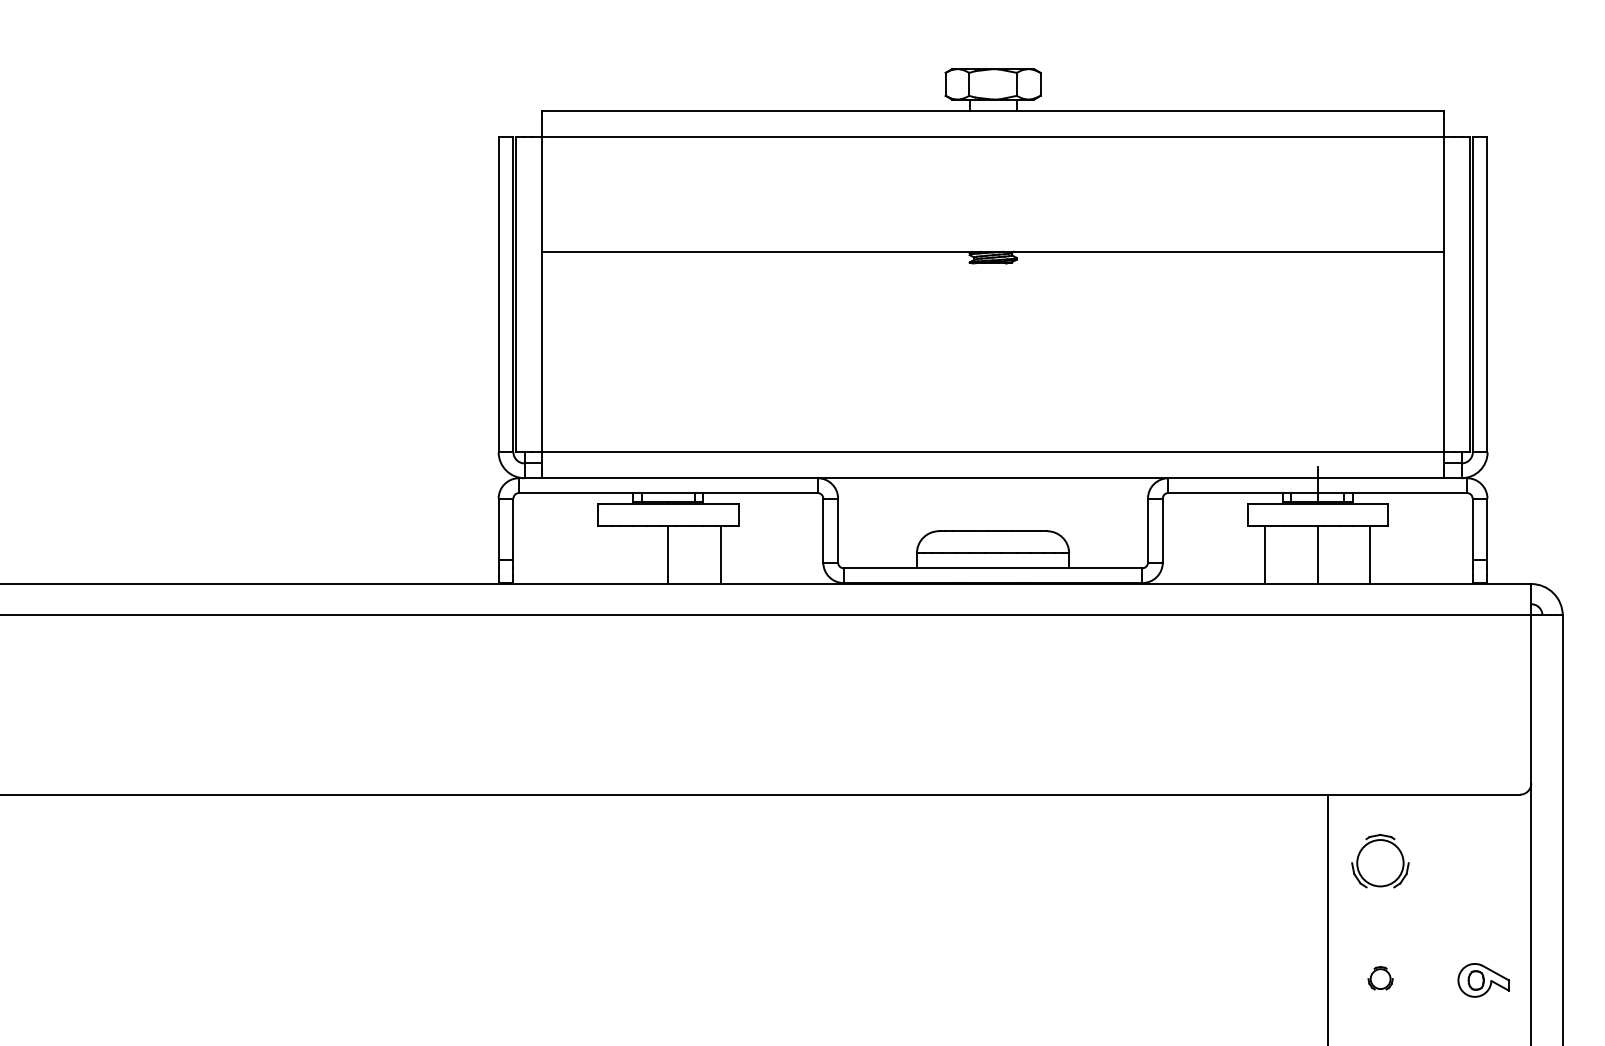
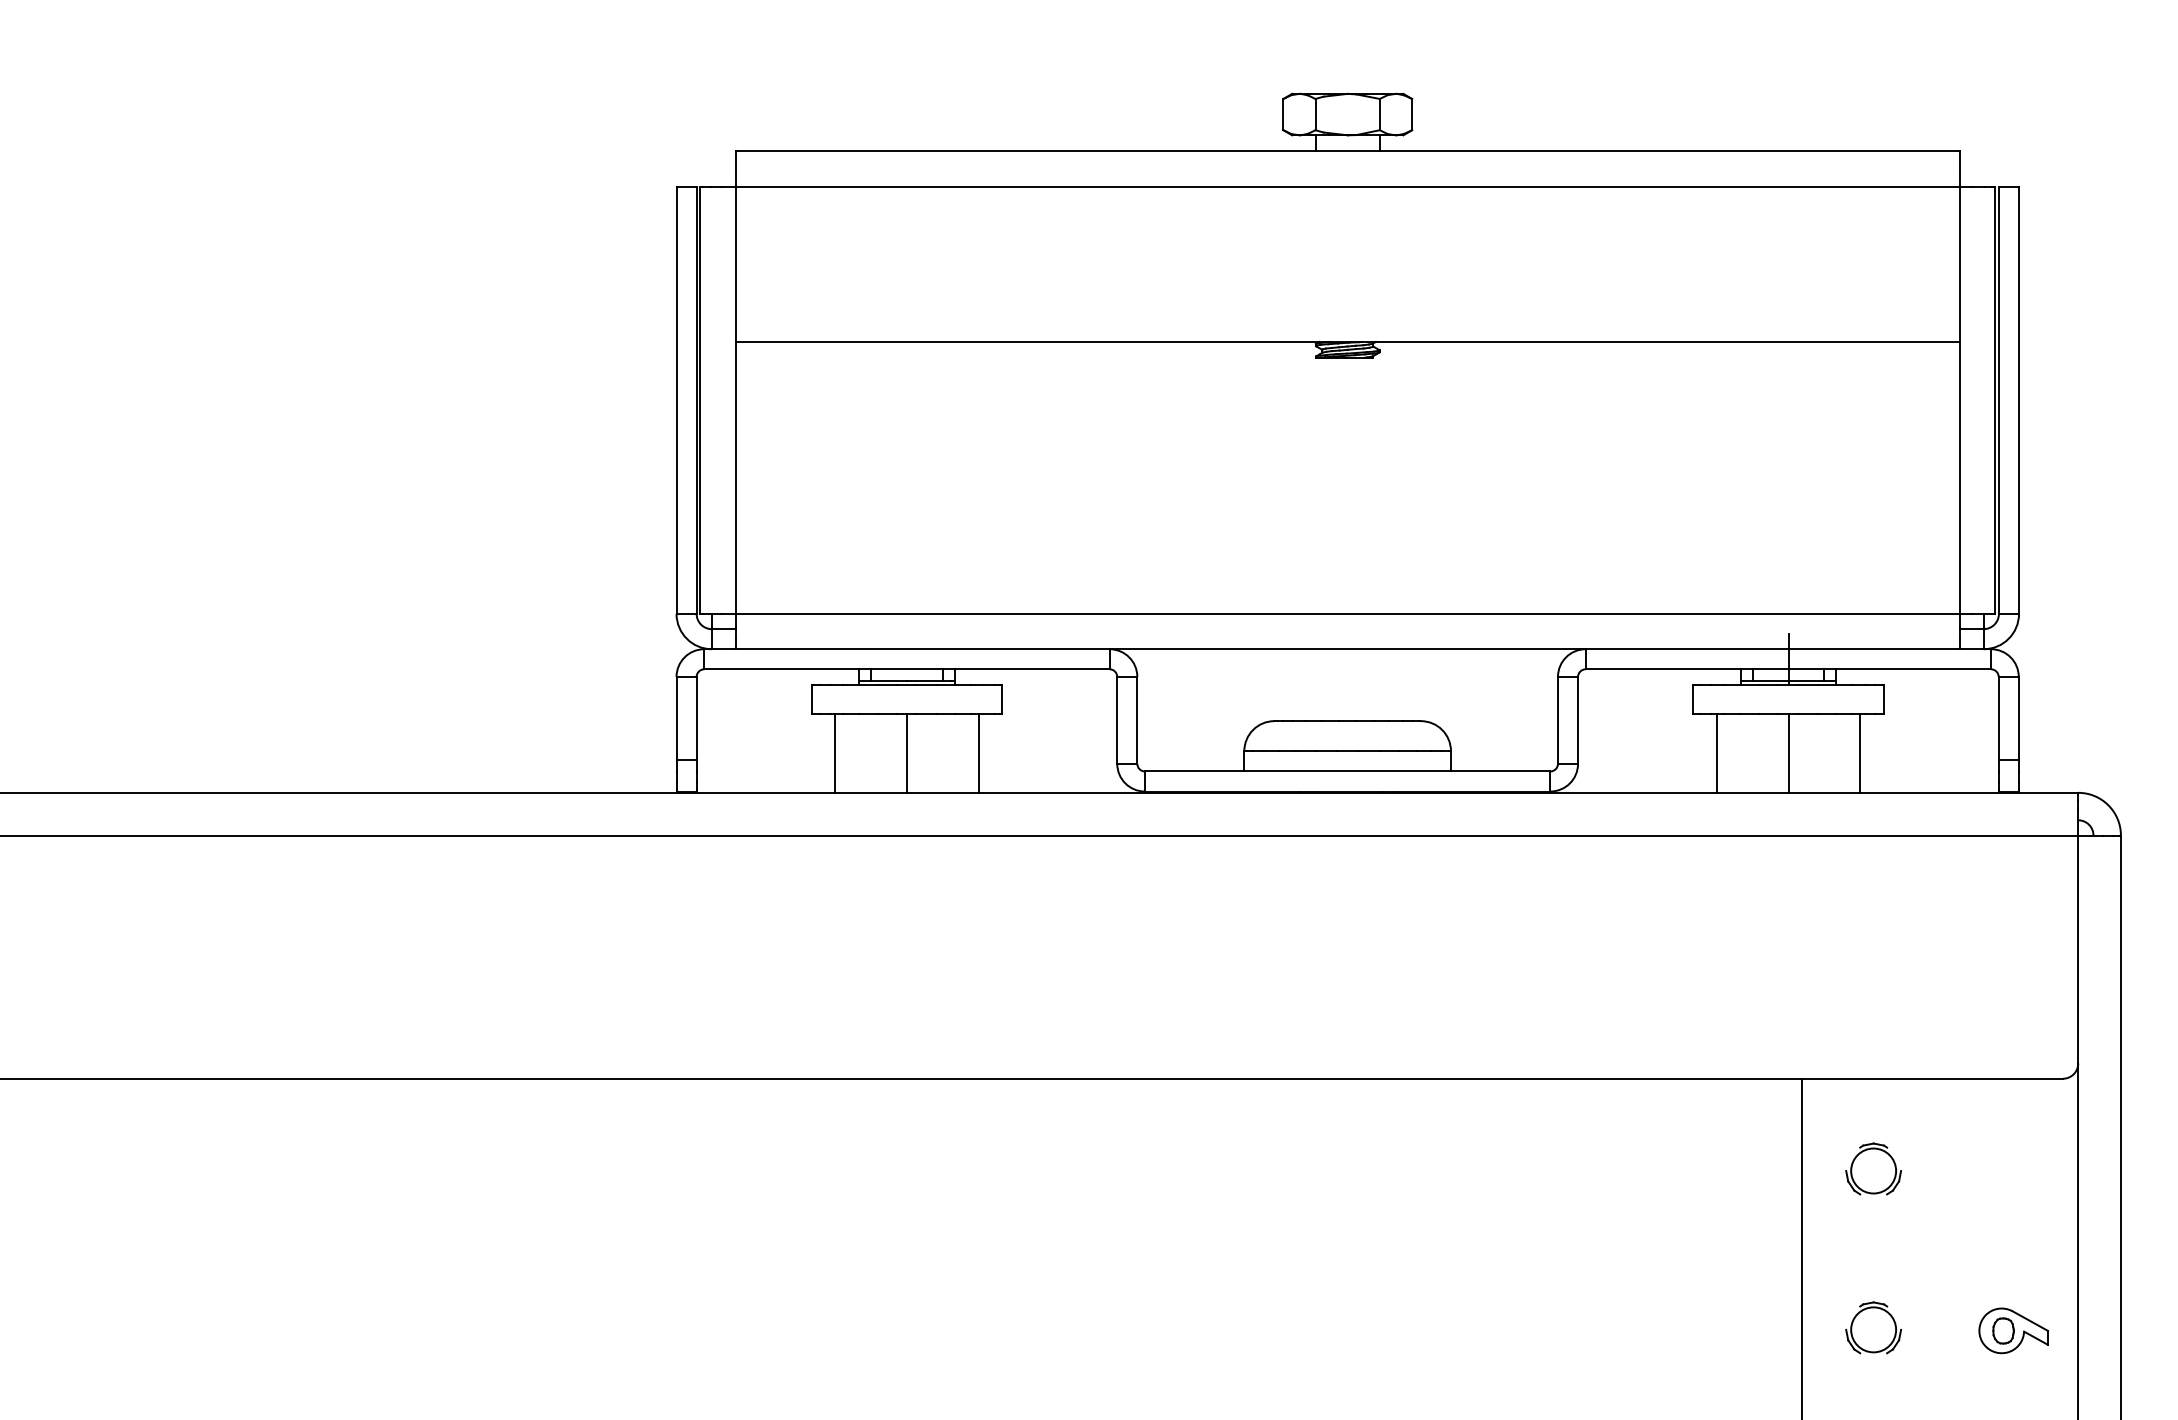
line: (615, 555) -> (835, 753), added
part: (1380, 860) -> (1873, 1168), size x0.71
part: (1380, 977) -> (1873, 1327), size x1.67

